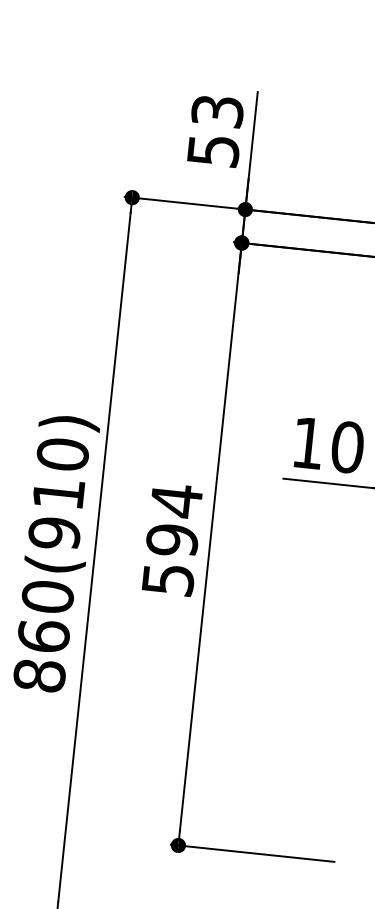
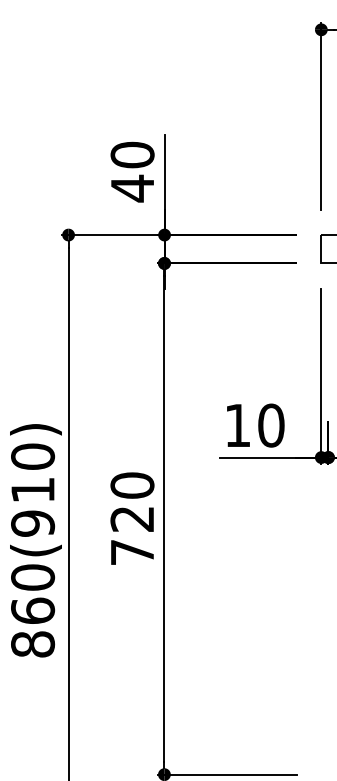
text: (215, 130) -> (132, 171), 53 -> 40
text: (172, 539) -> (132, 518), 594 -> 720

